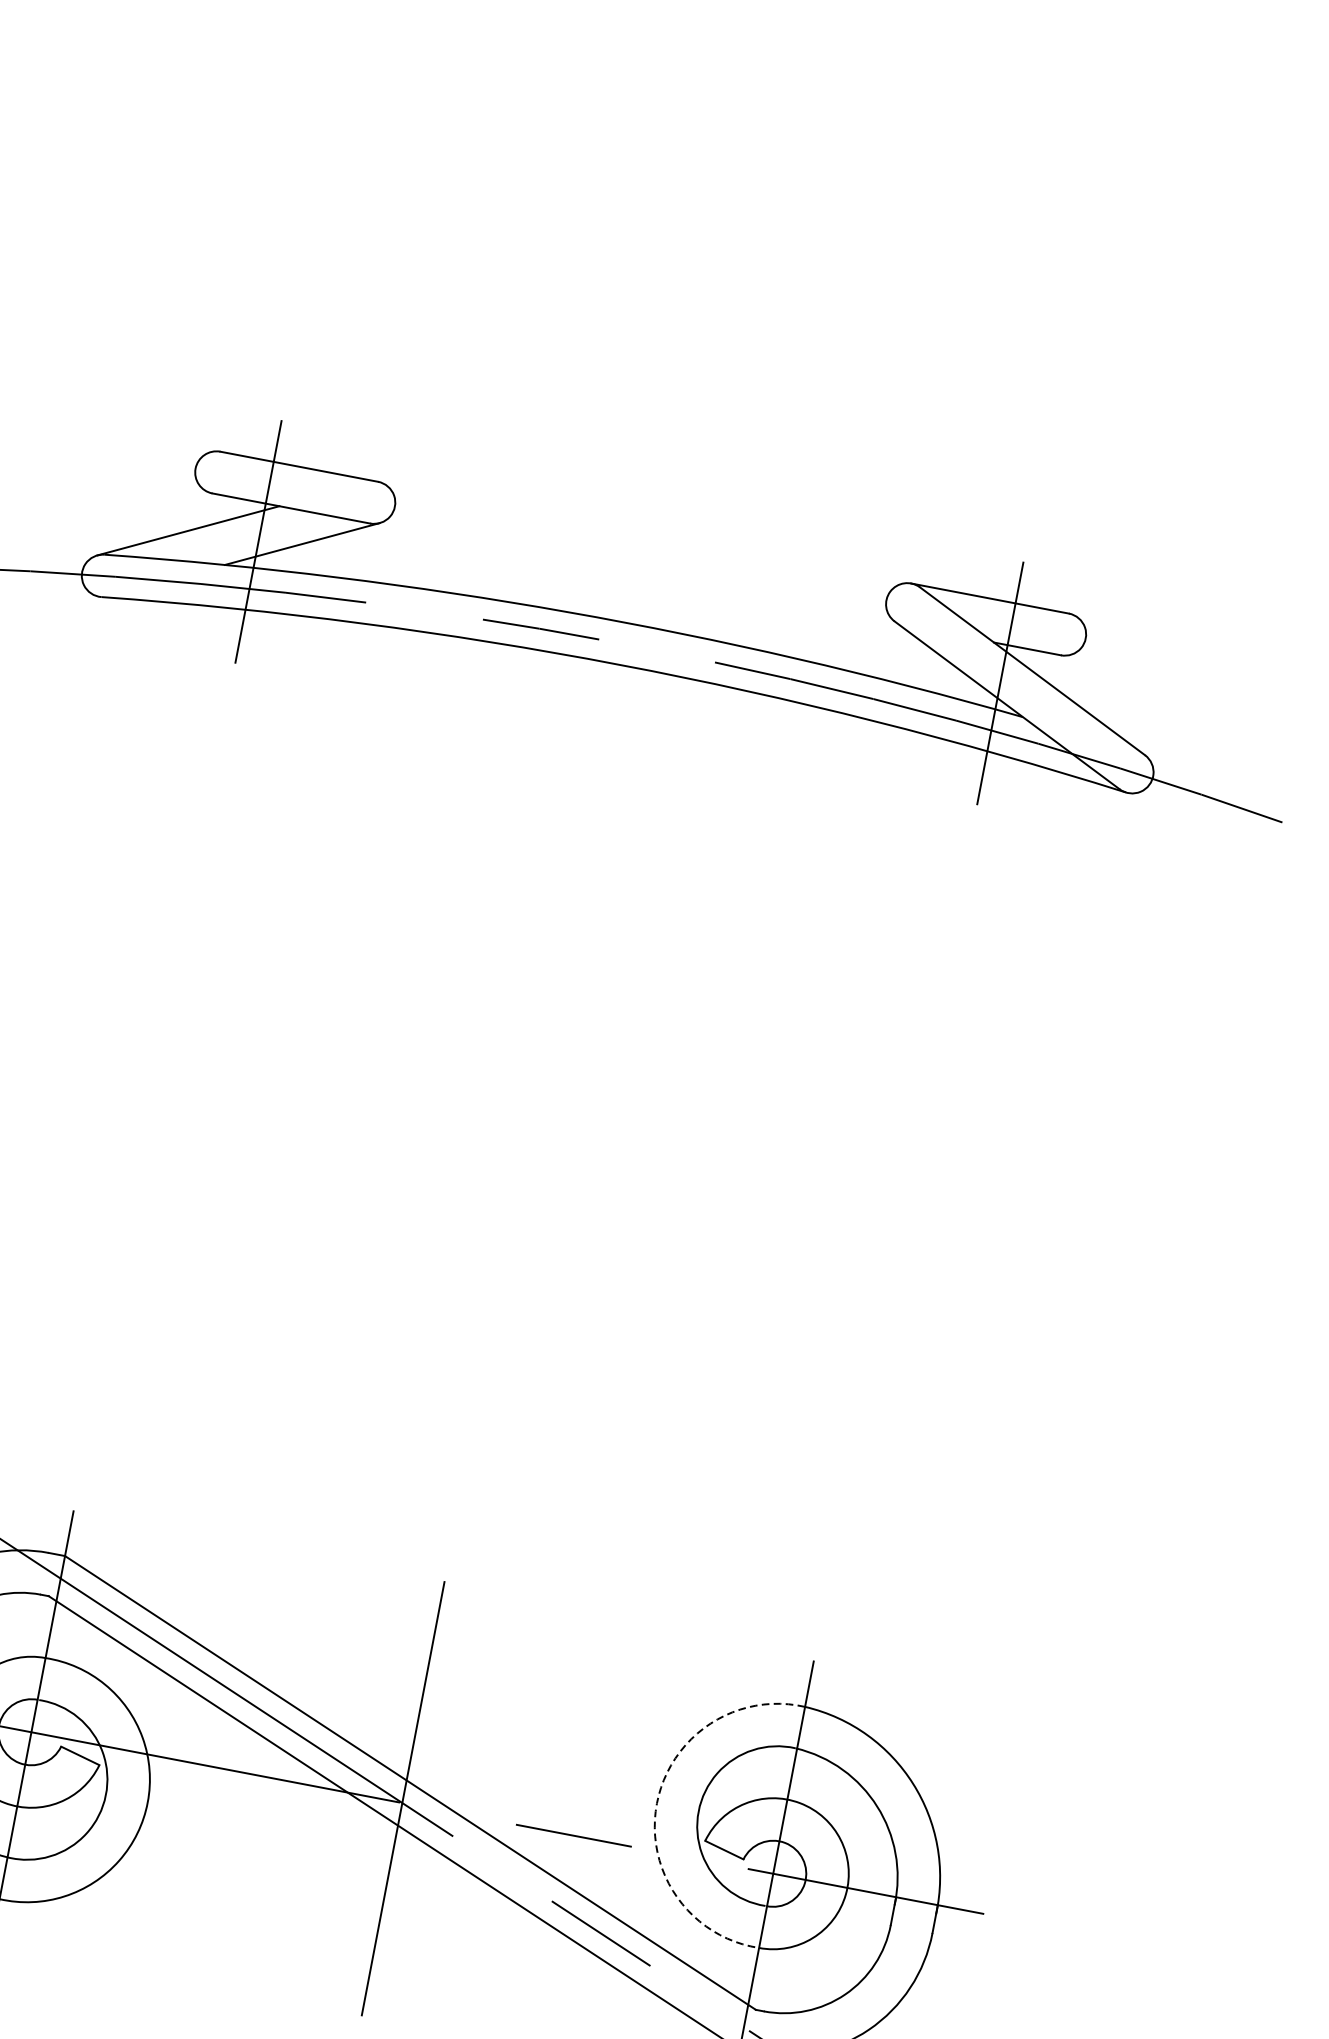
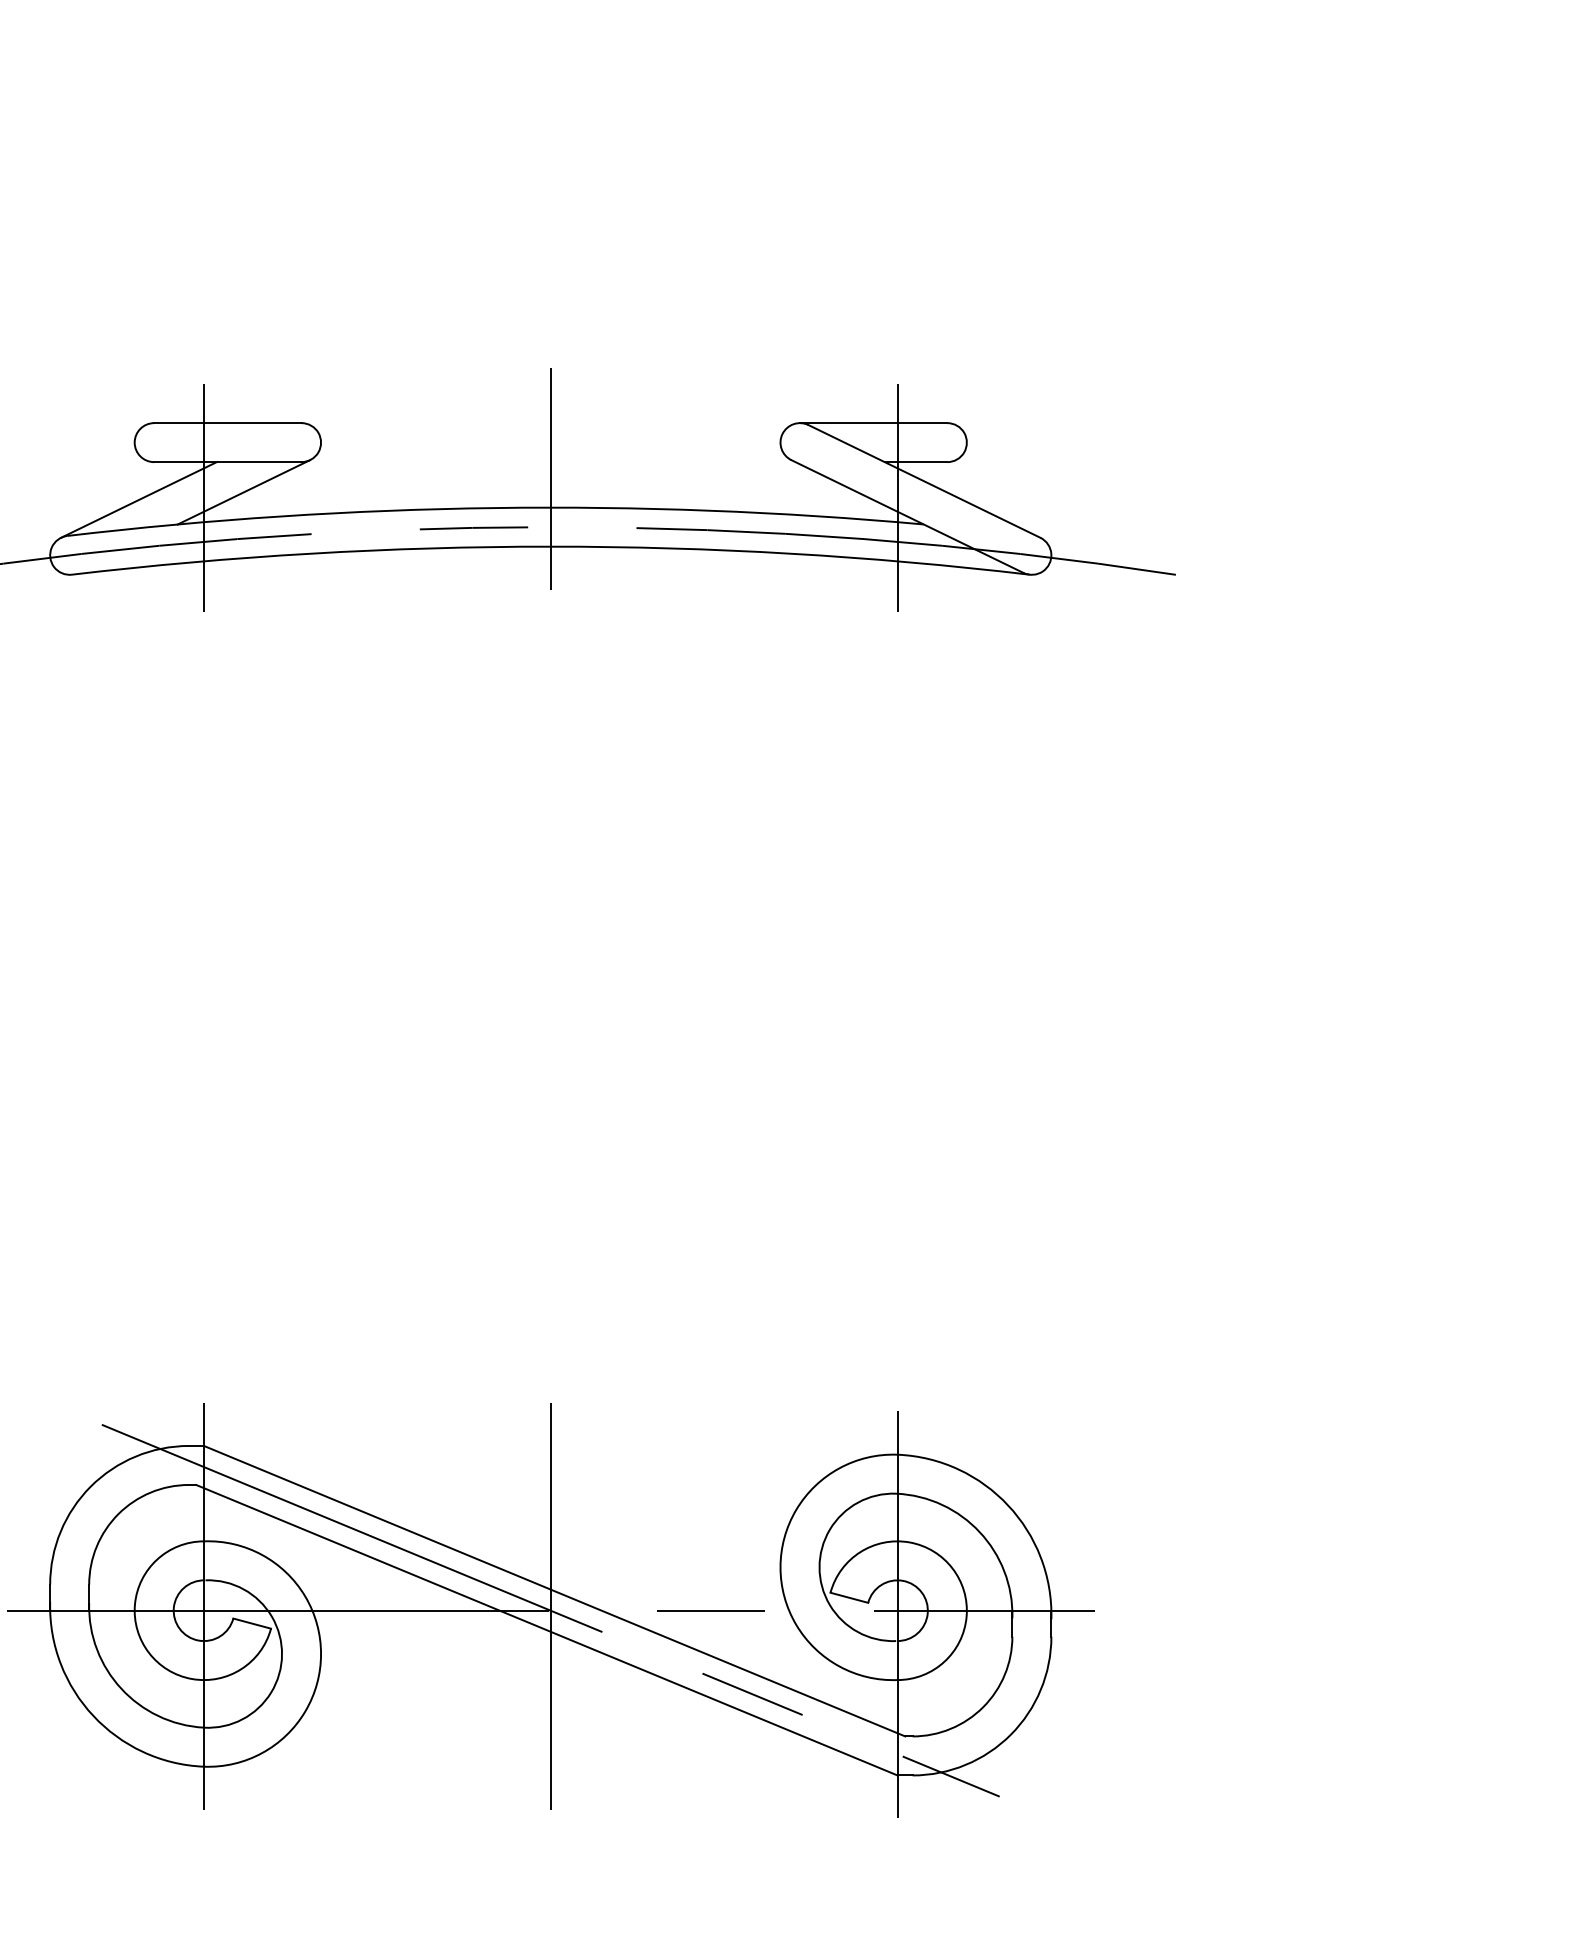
line: (632, 592) -> (550, 479), added
arc: (656, 1803) -> (780, 1567), dashed -> solid

